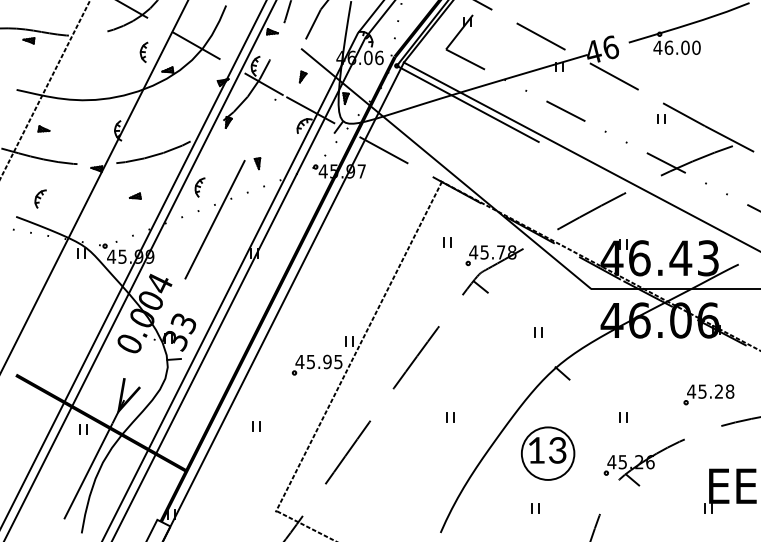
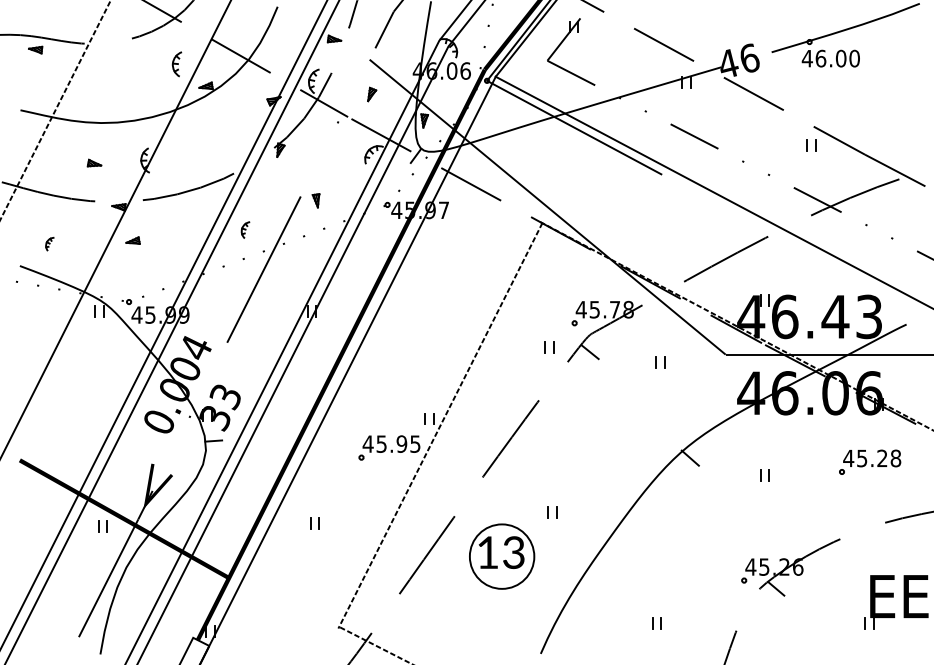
part: (43, 128) -> (93, 162), moved
part: (199, 187) -> (244, 230), size x0.7
part: (134, 195) -> (132, 239), moved
part: (40, 198) -> (49, 243), size x0.6
part: (447, 242) -> (549, 347), moved
part: (538, 332) -> (660, 362), moved
part: (708, 394) -> (869, 461), moved
part: (623, 417) -> (765, 475), moved
part: (548, 453) -> (502, 556), moved

